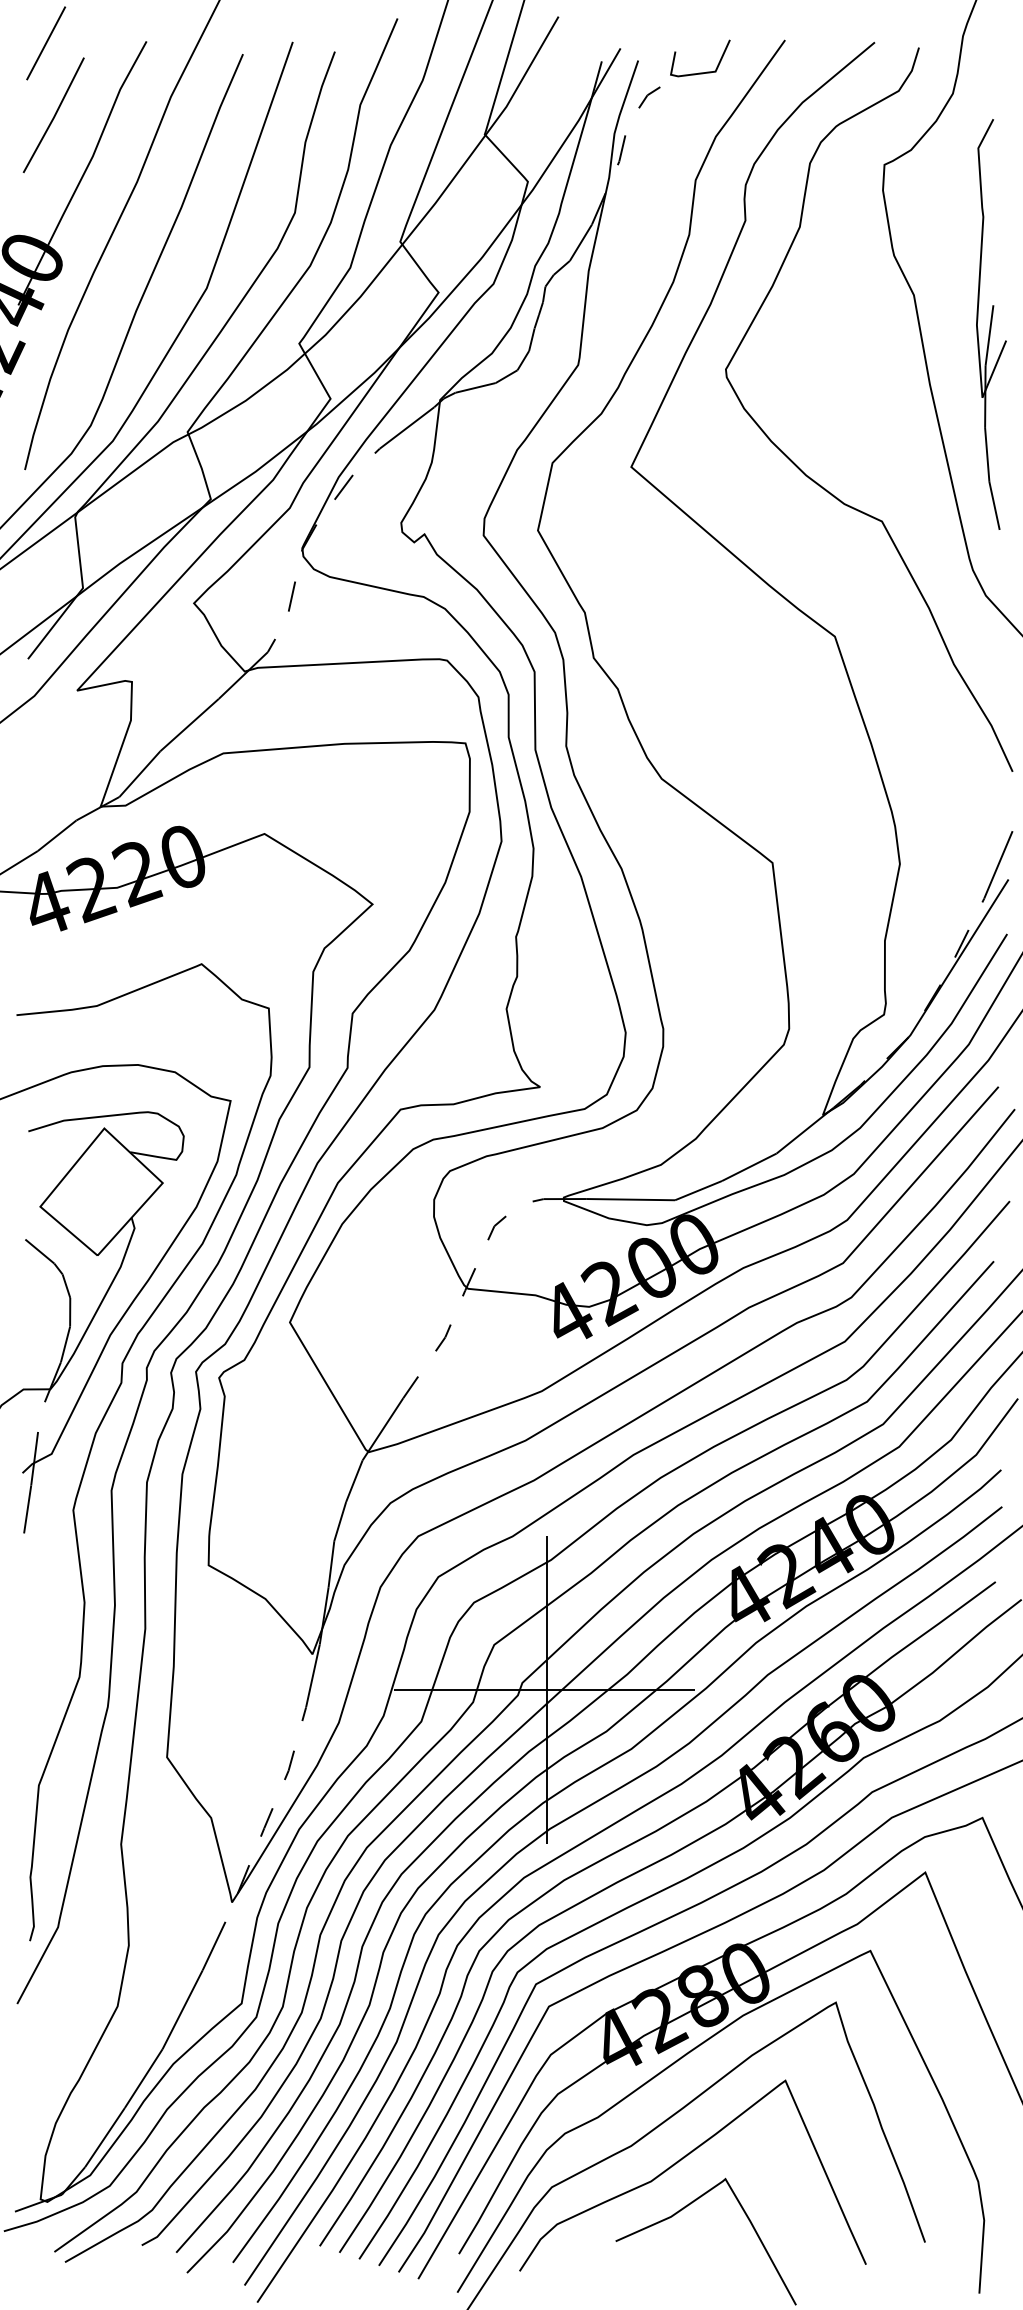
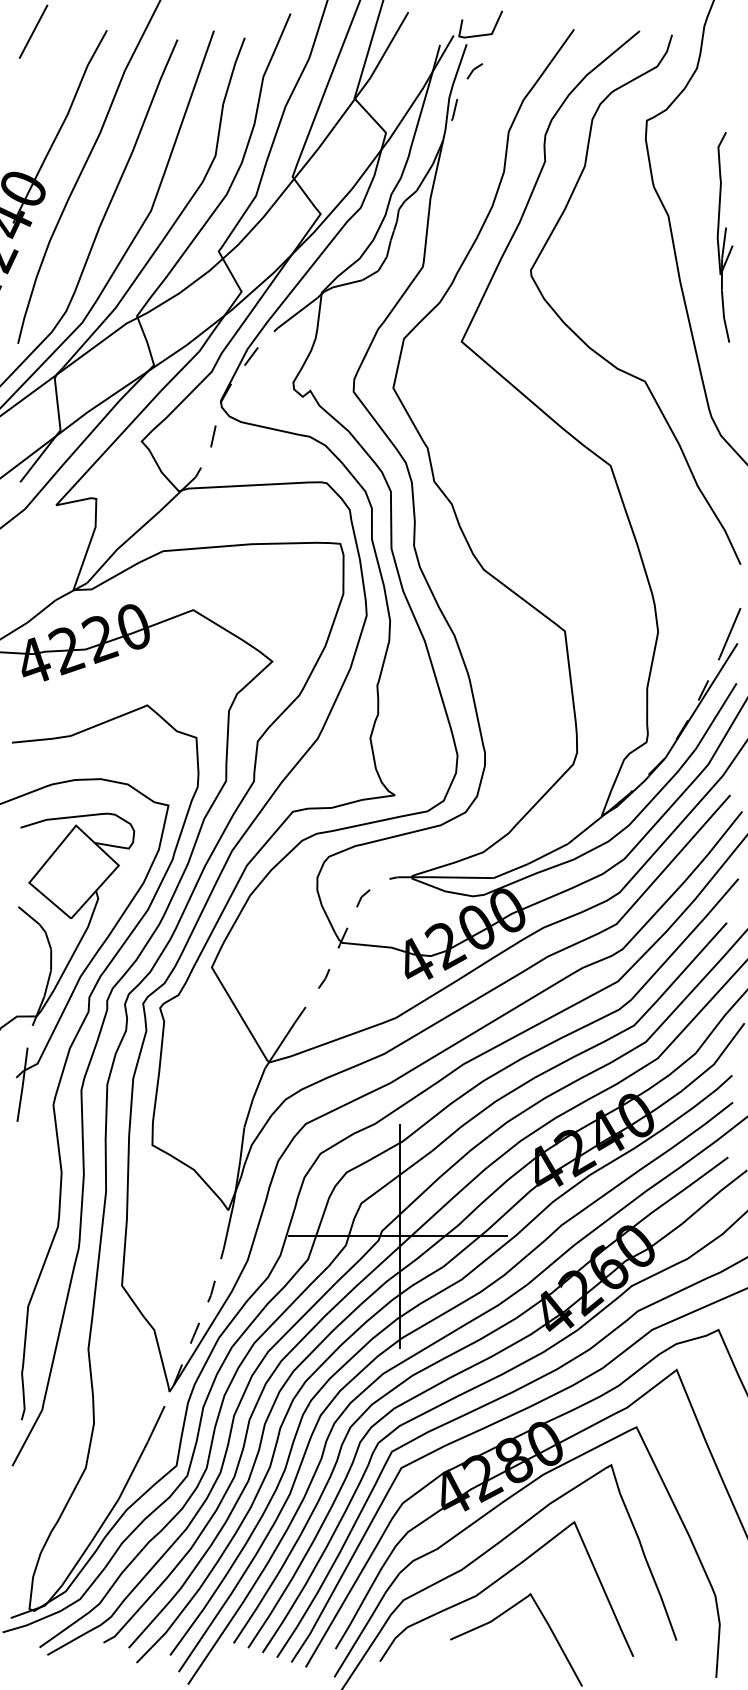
line: (700, 72) -> (480, 34), moved
line: (54, 115) -> (39, 84), removed
part: (991, 324) -> (725, 237), size x0.7

